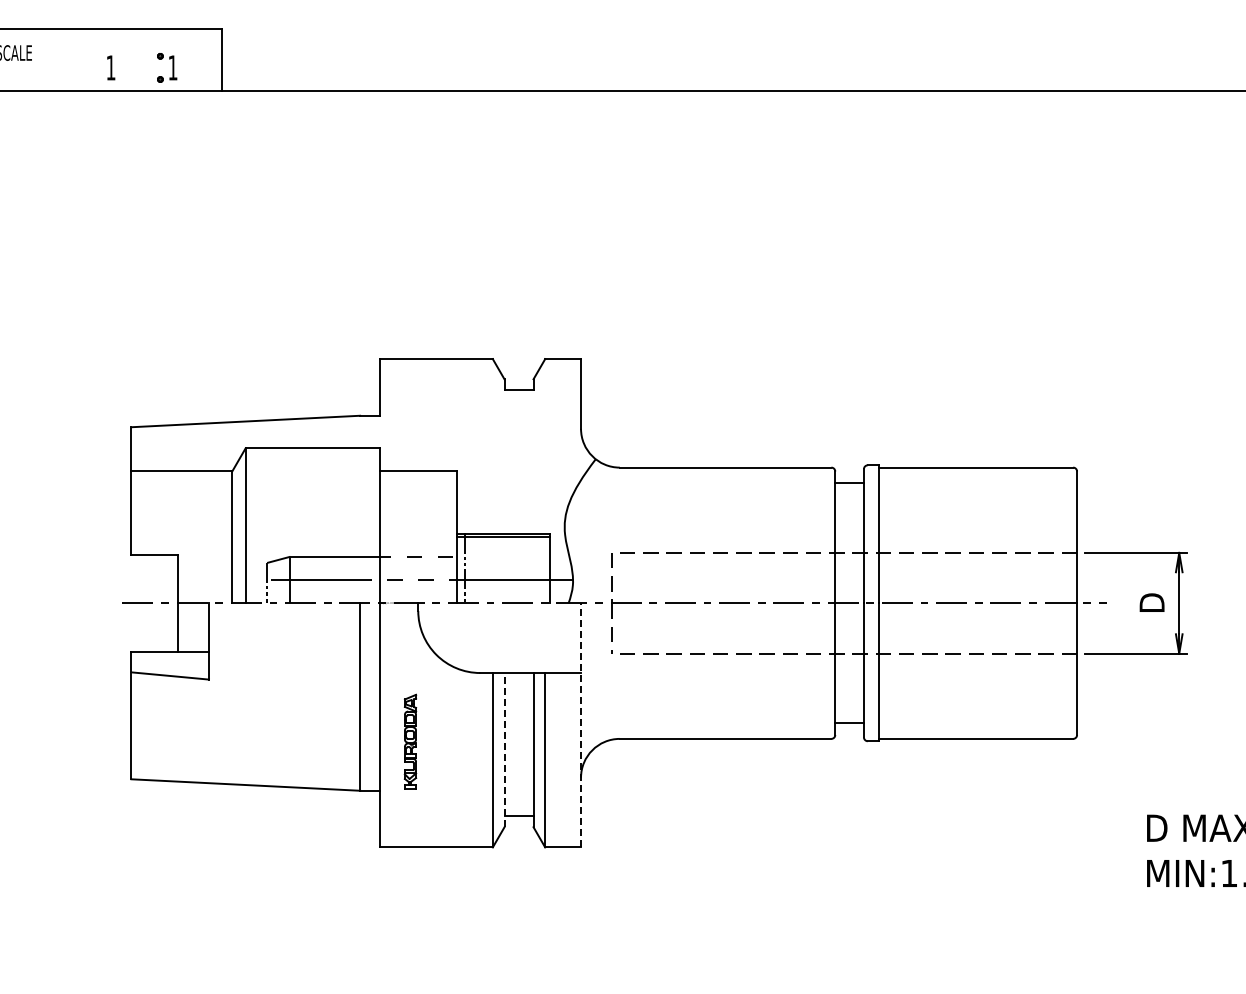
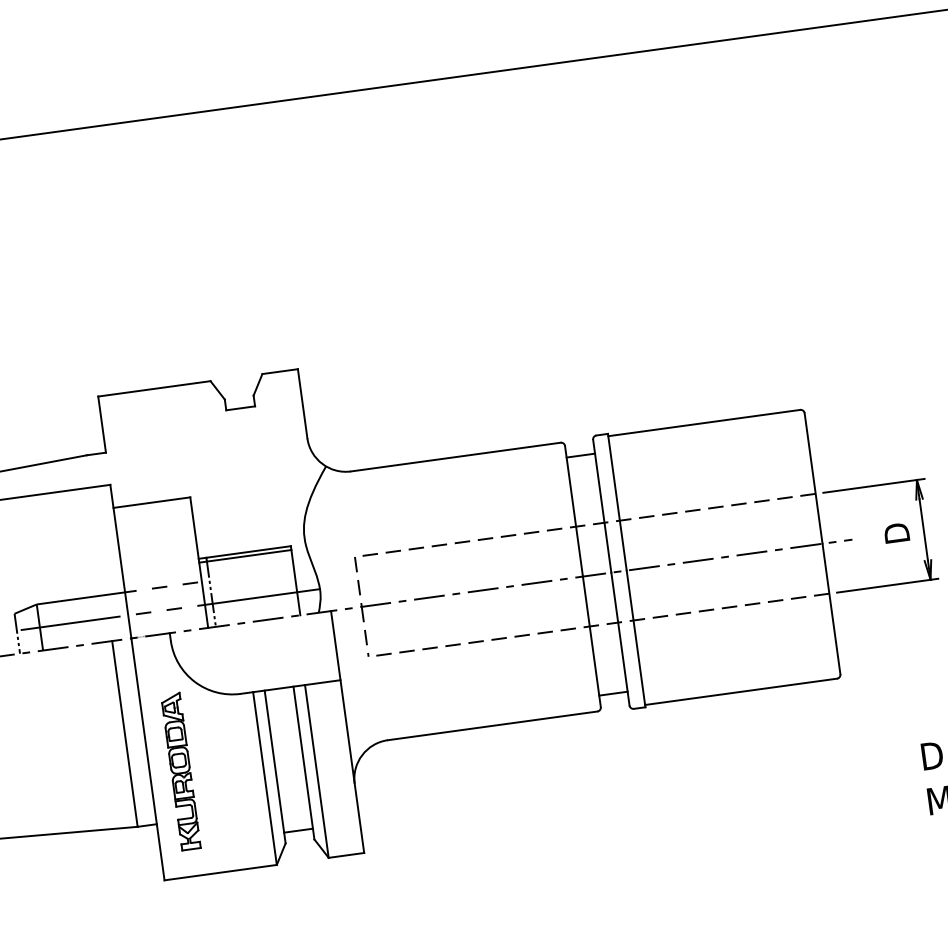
line: (581, 724) -> (347, 731), dashed -> solid
part: (410, 741) -> (180, 771), size x1.67
line: (504, 749) -> (275, 766), dashed -> solid

